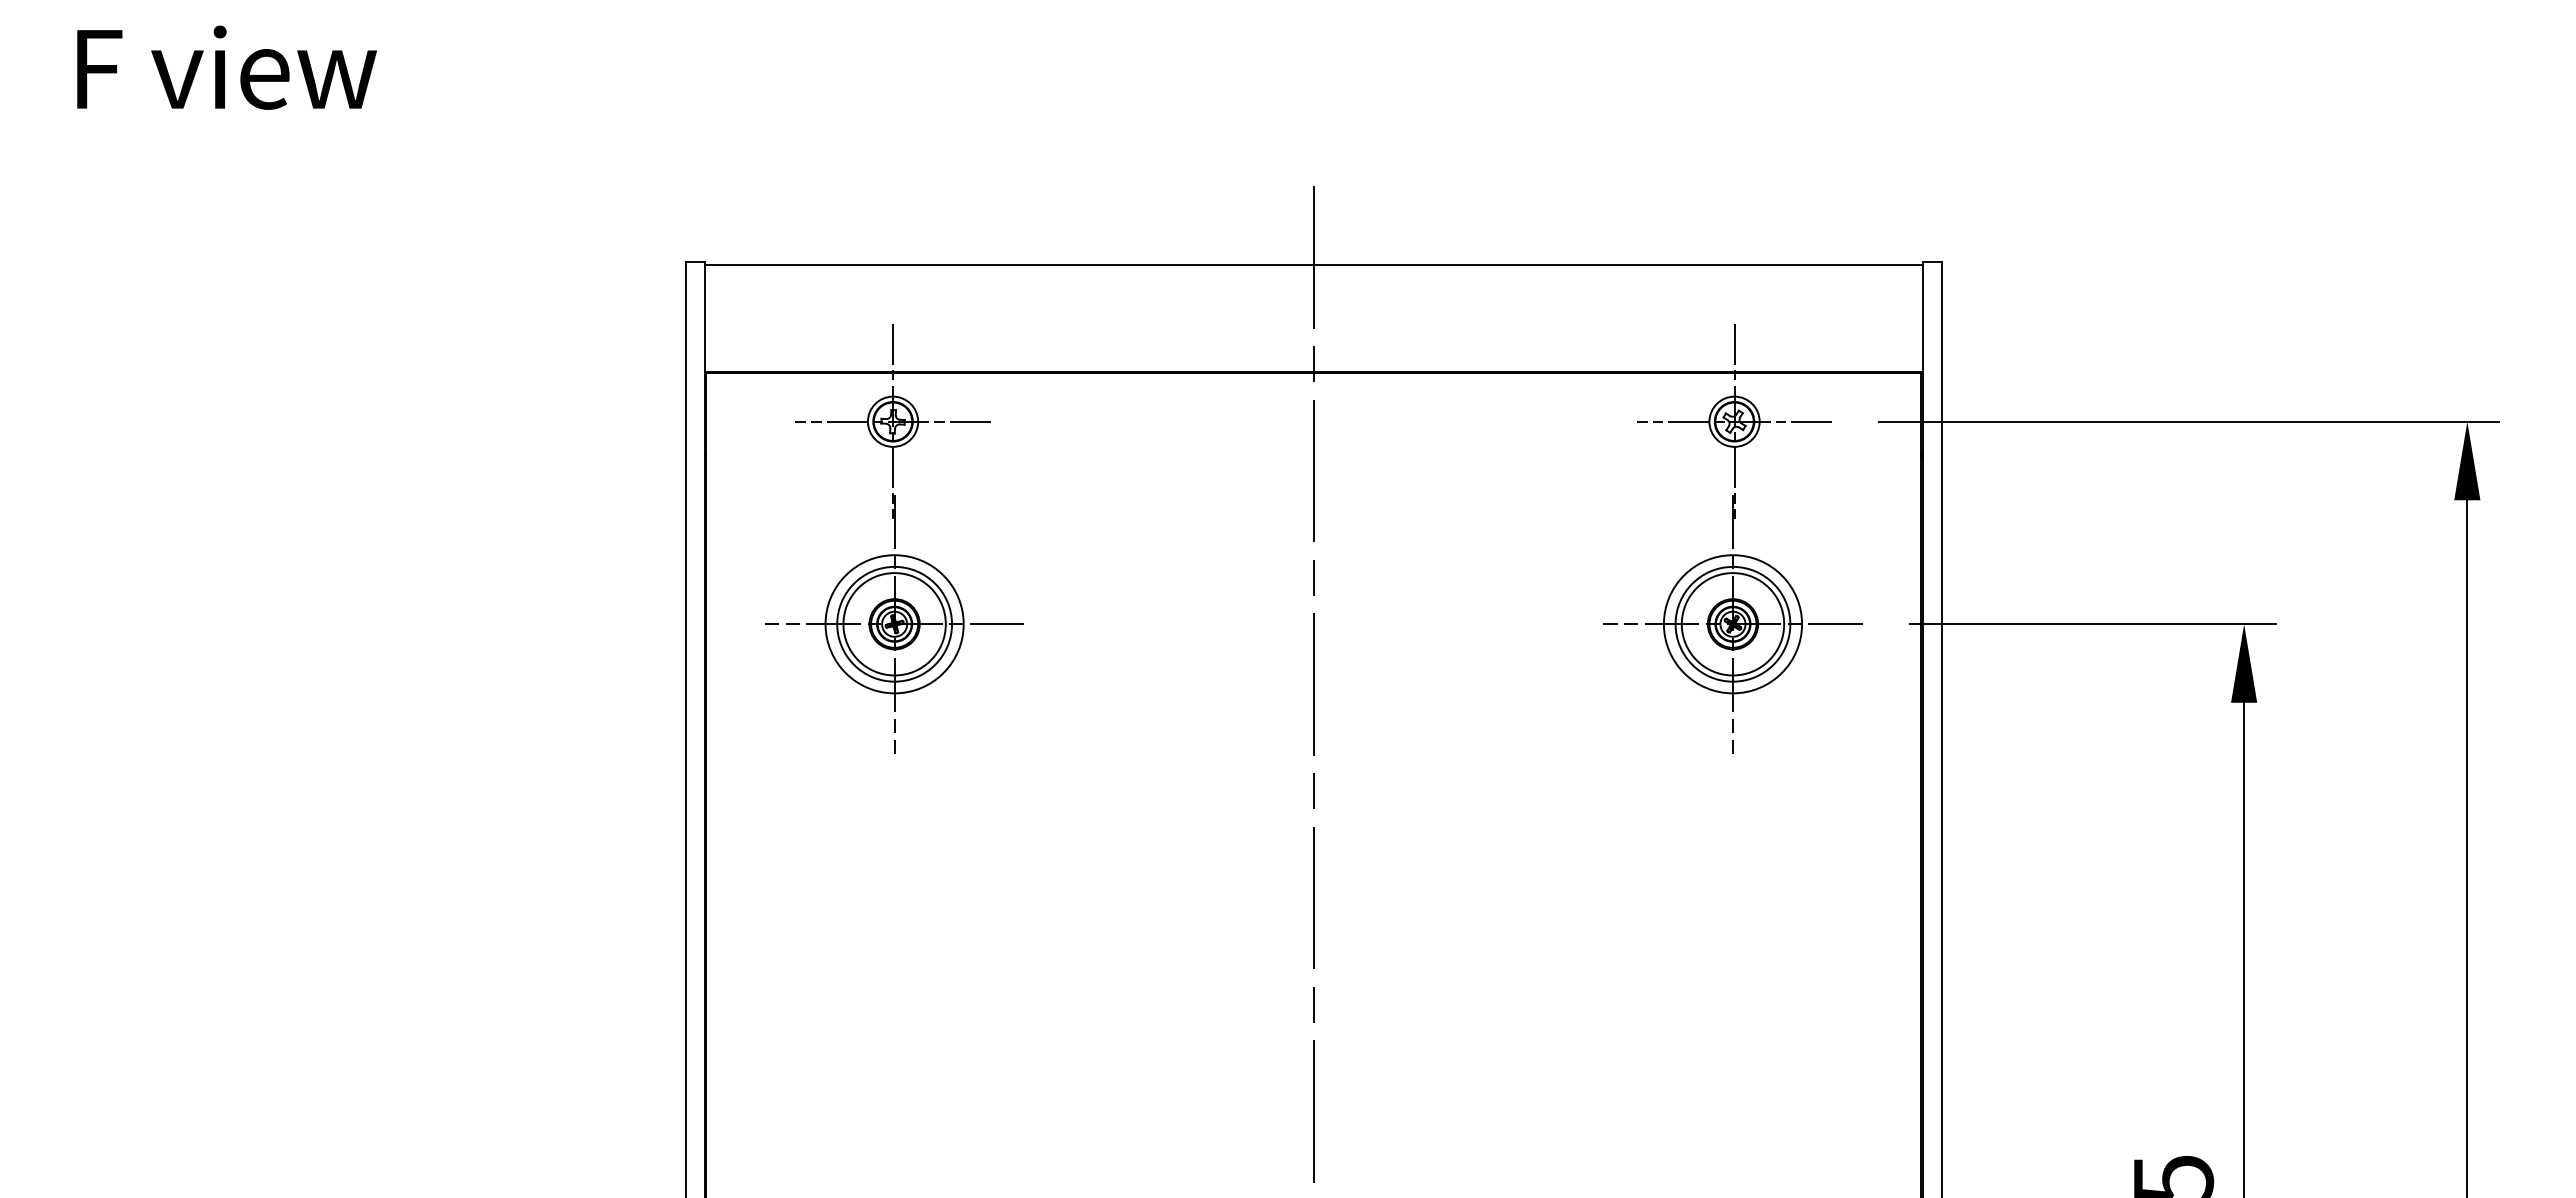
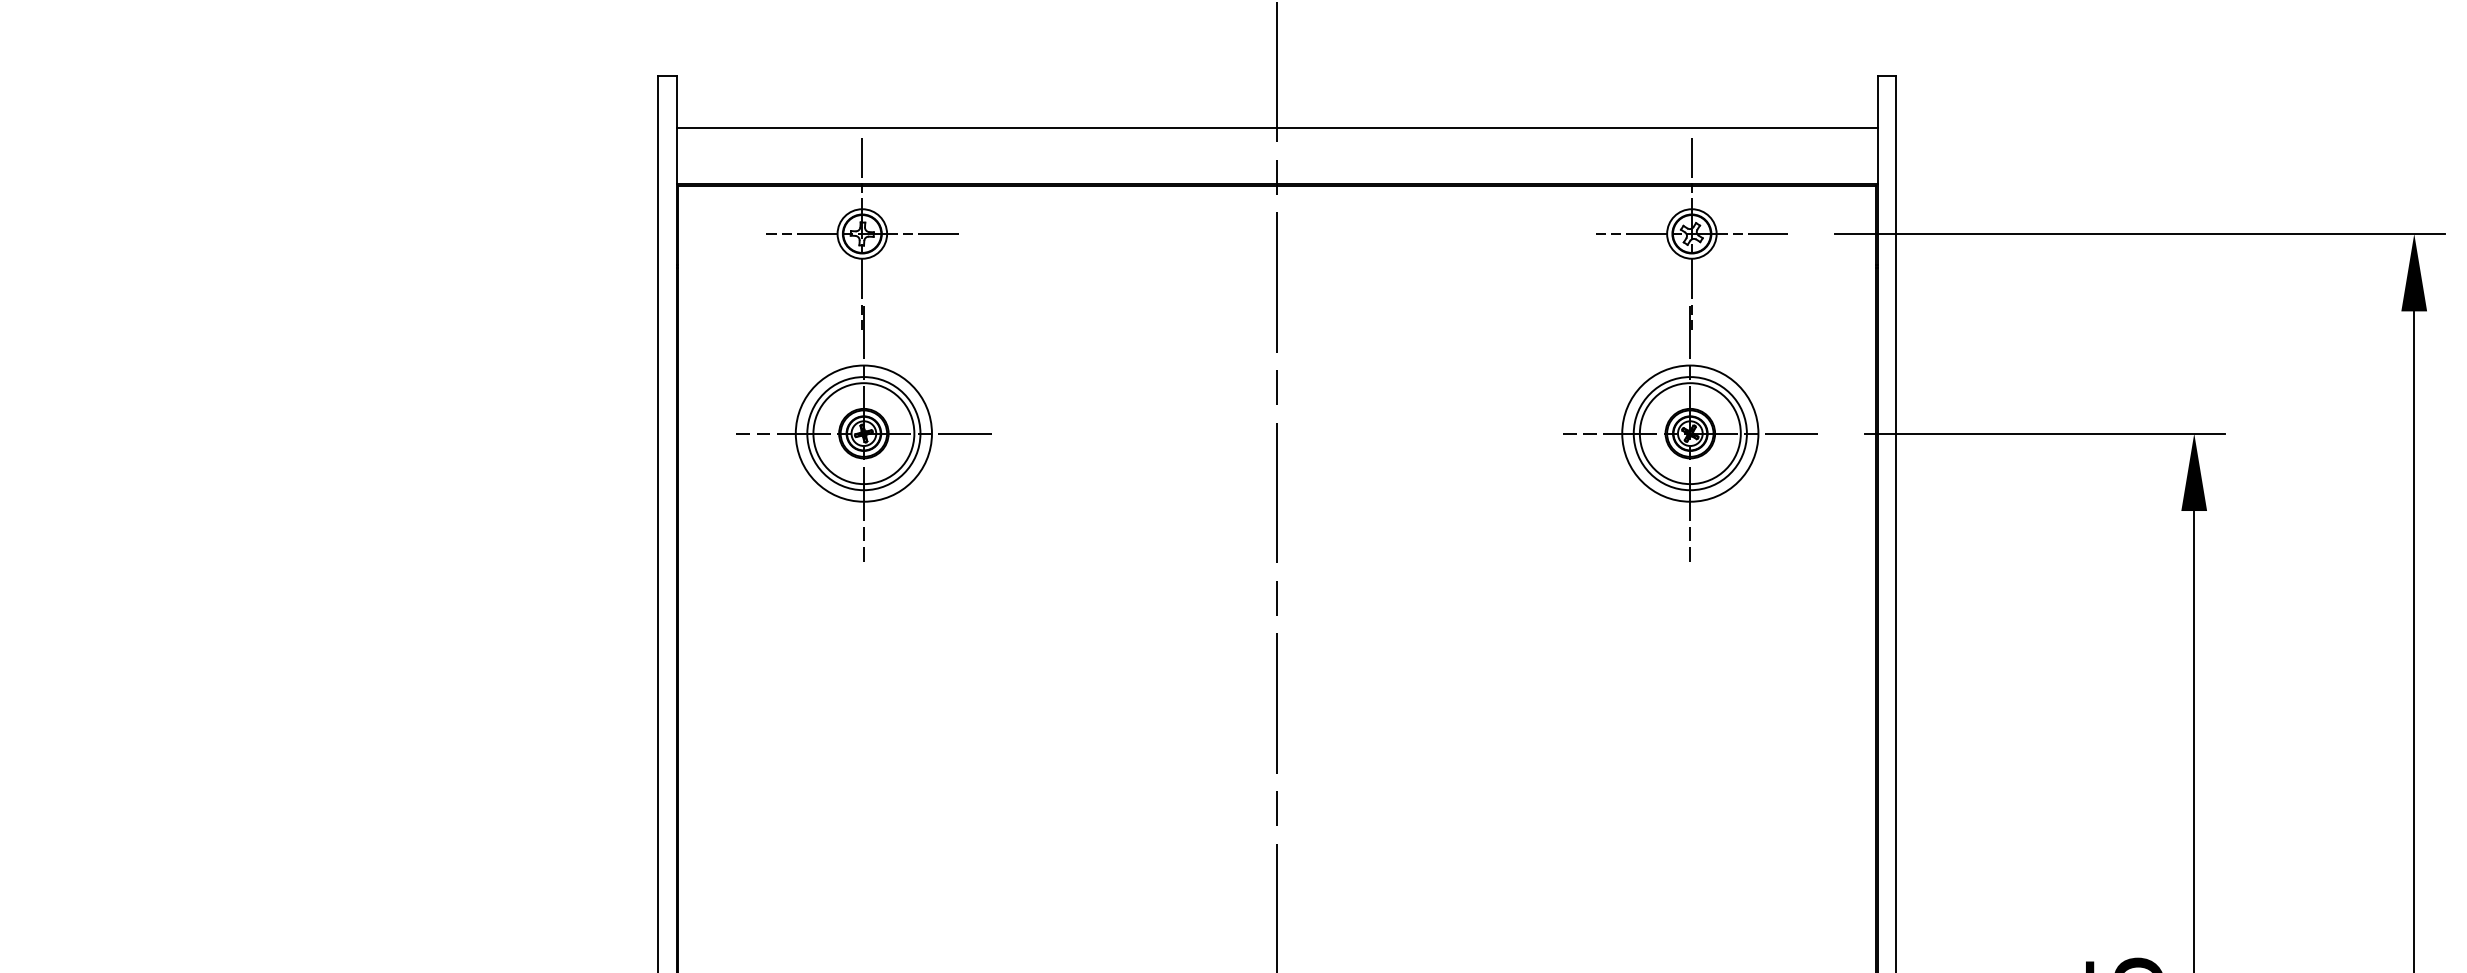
line: (1313, 264) -> (1276, 127), moved

